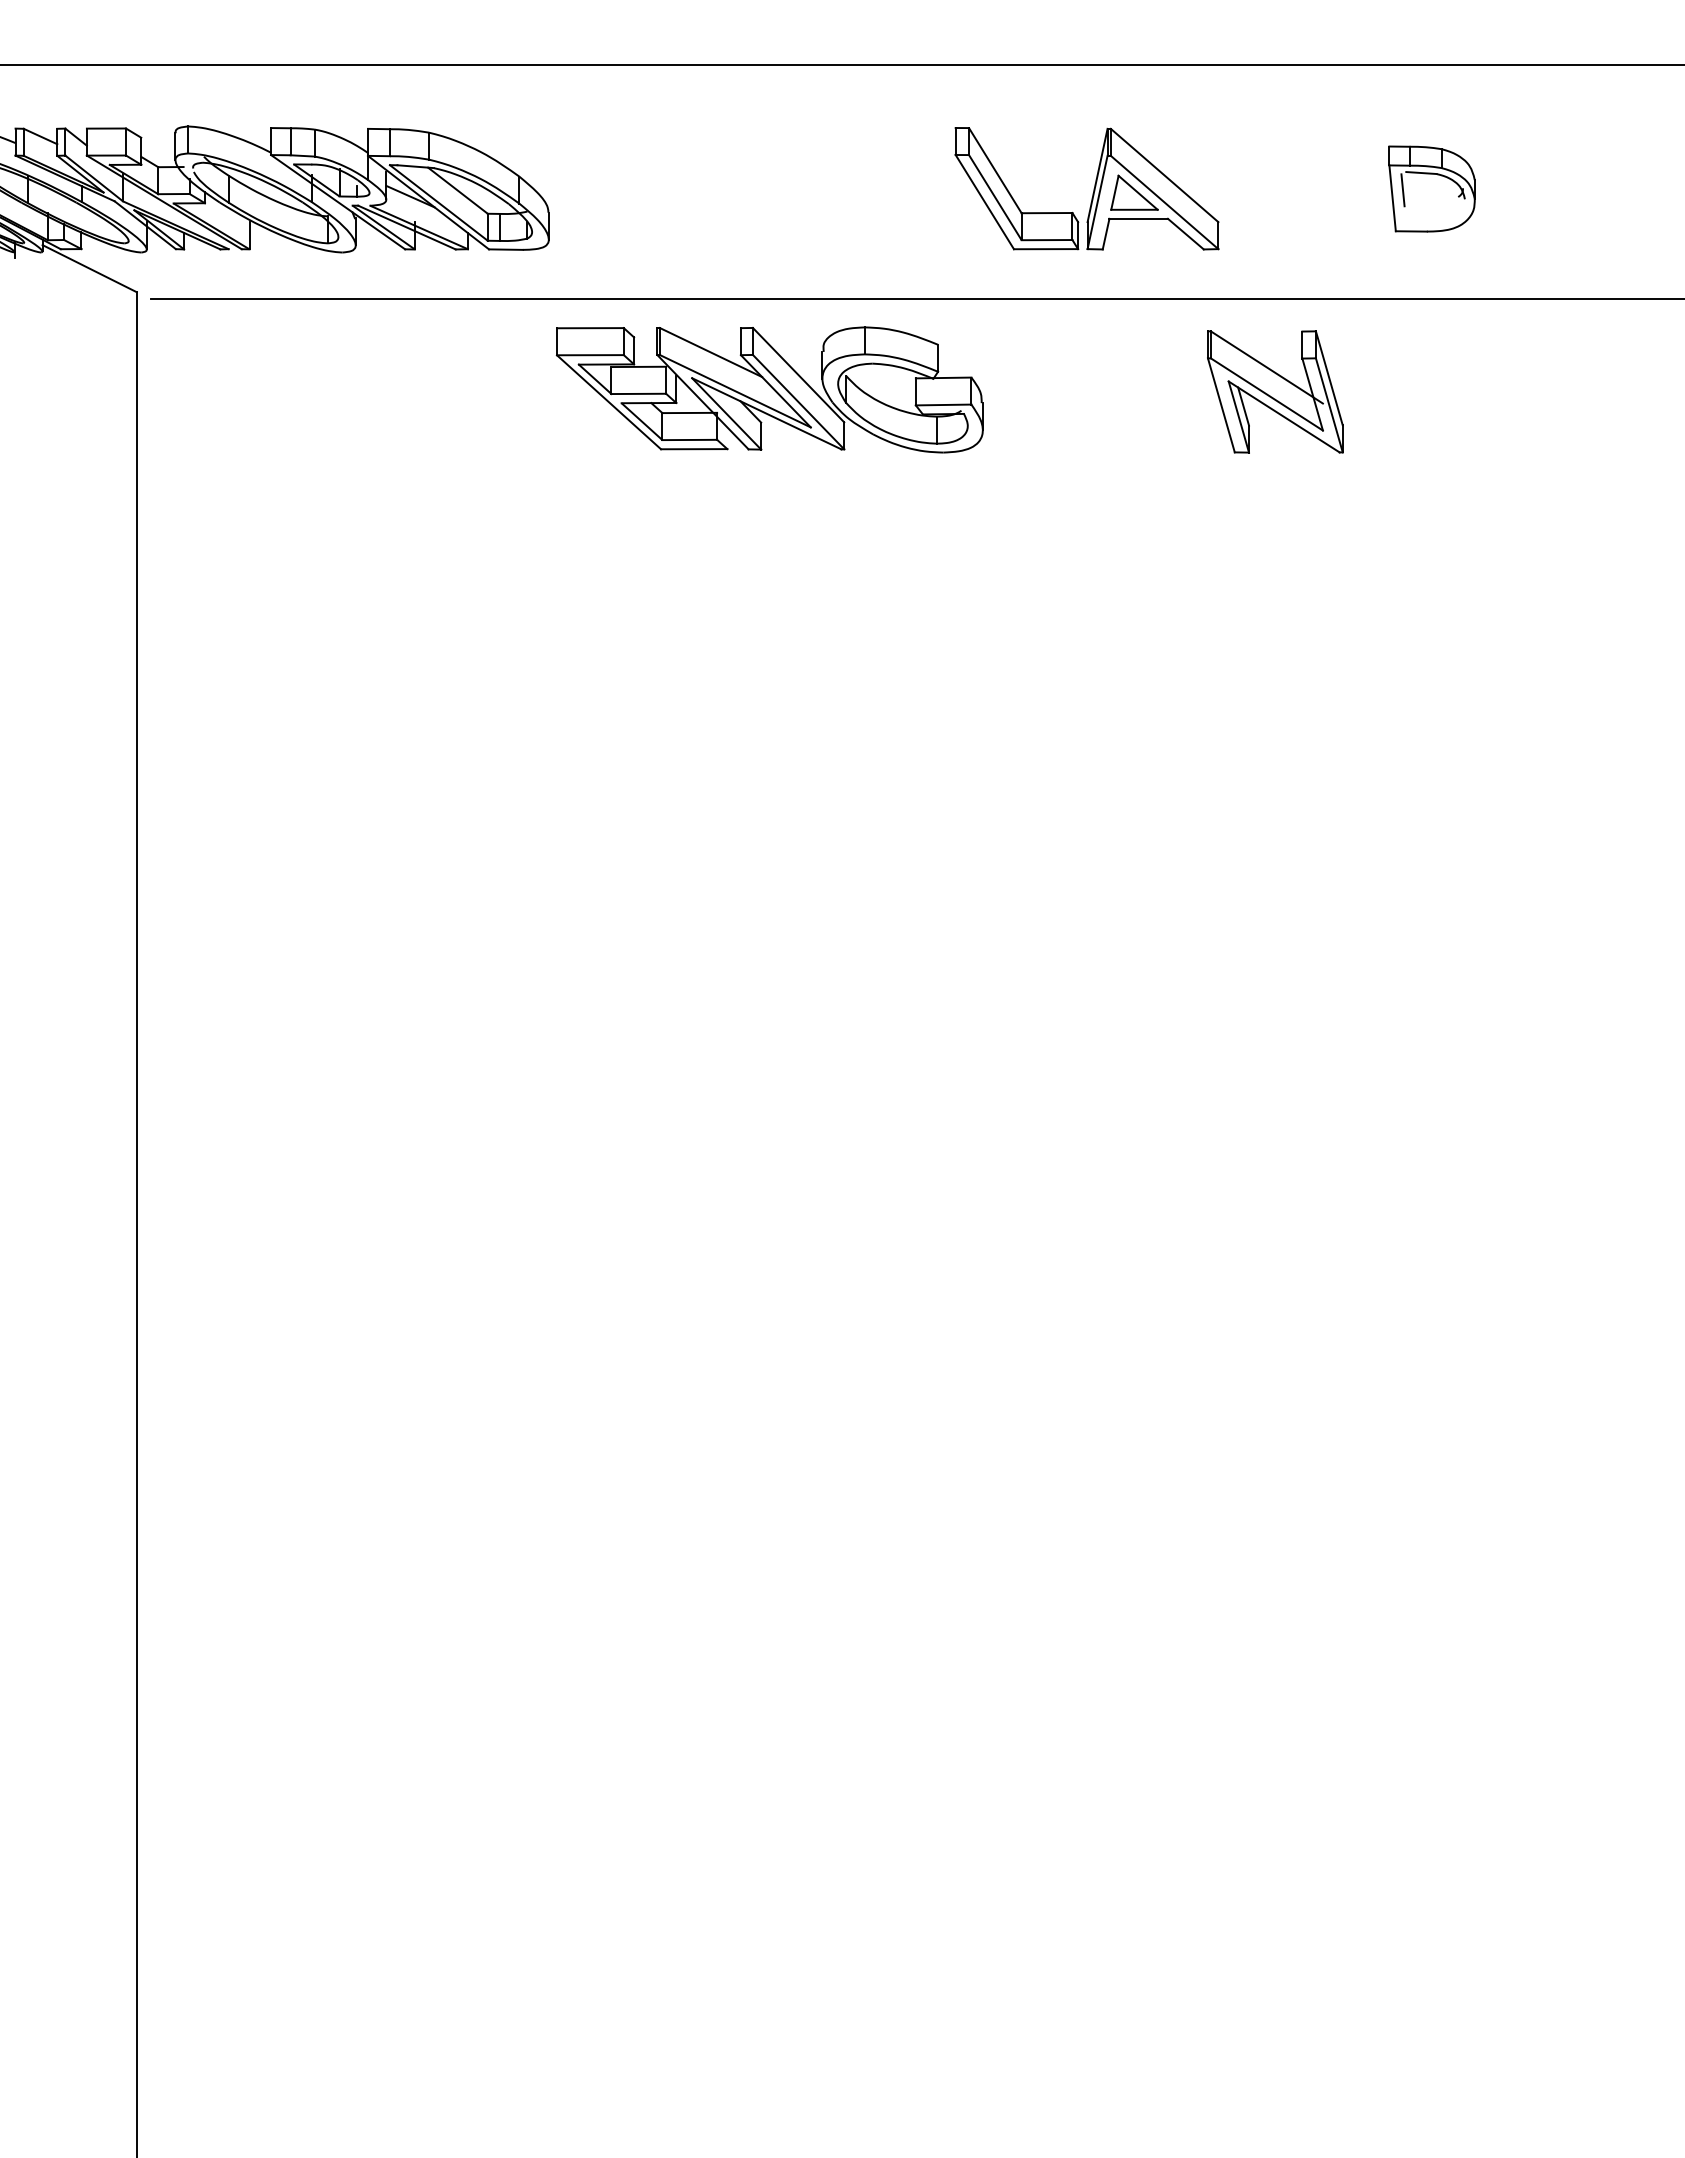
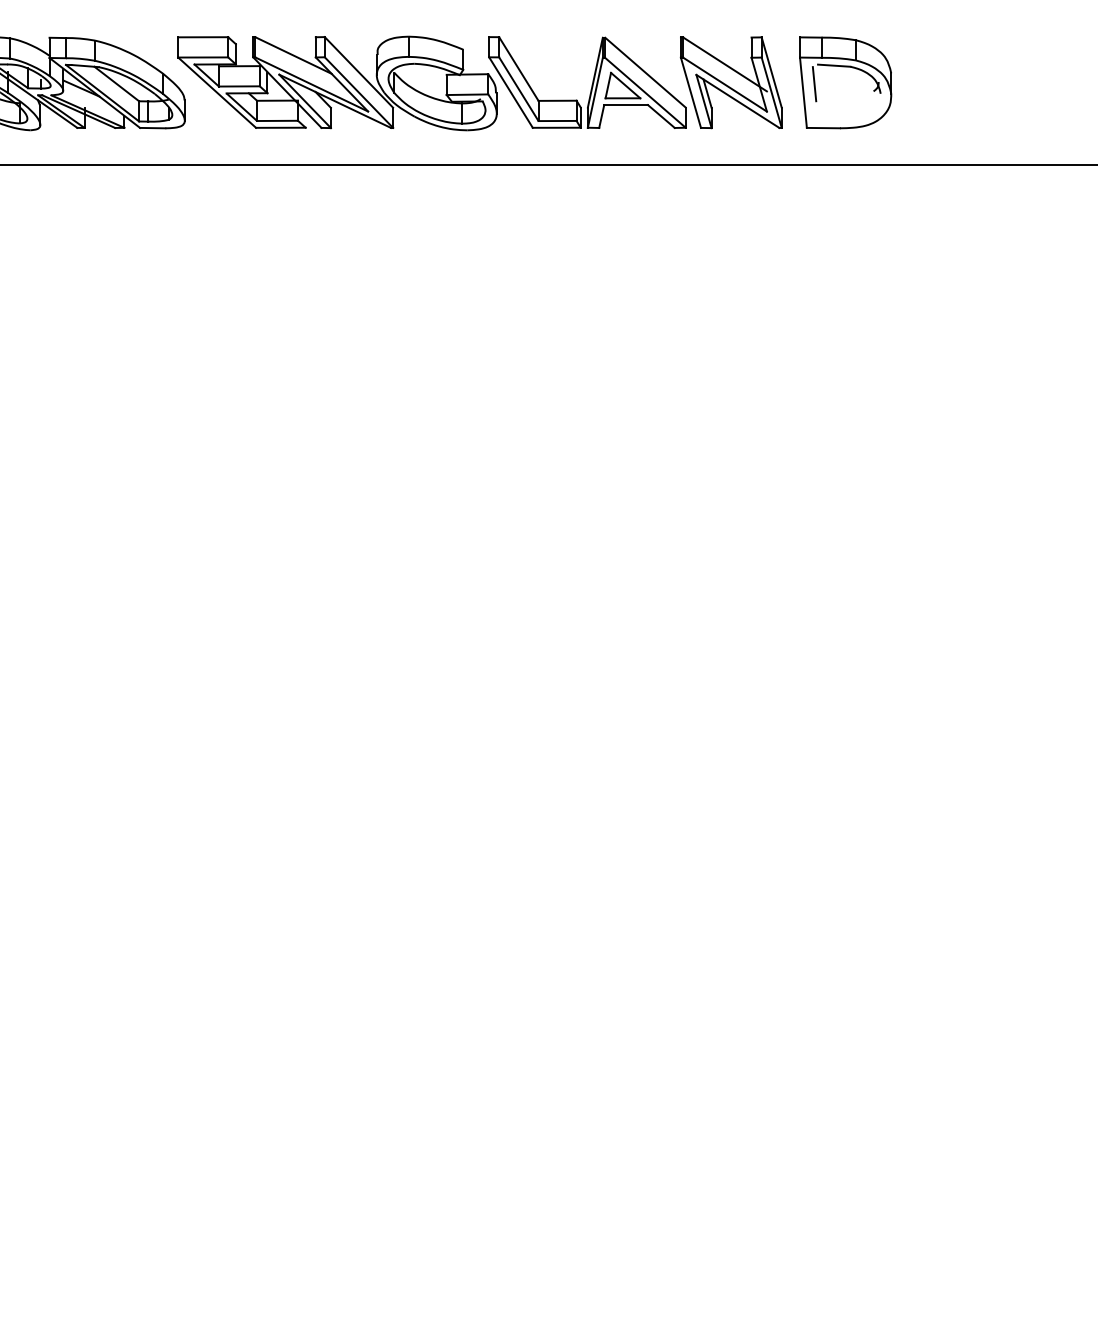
part: (1431, 188) -> (845, 82), size x1.43
part: (769, 389) -> (337, 83), moved
part: (1275, 391) -> (731, 82), moved

